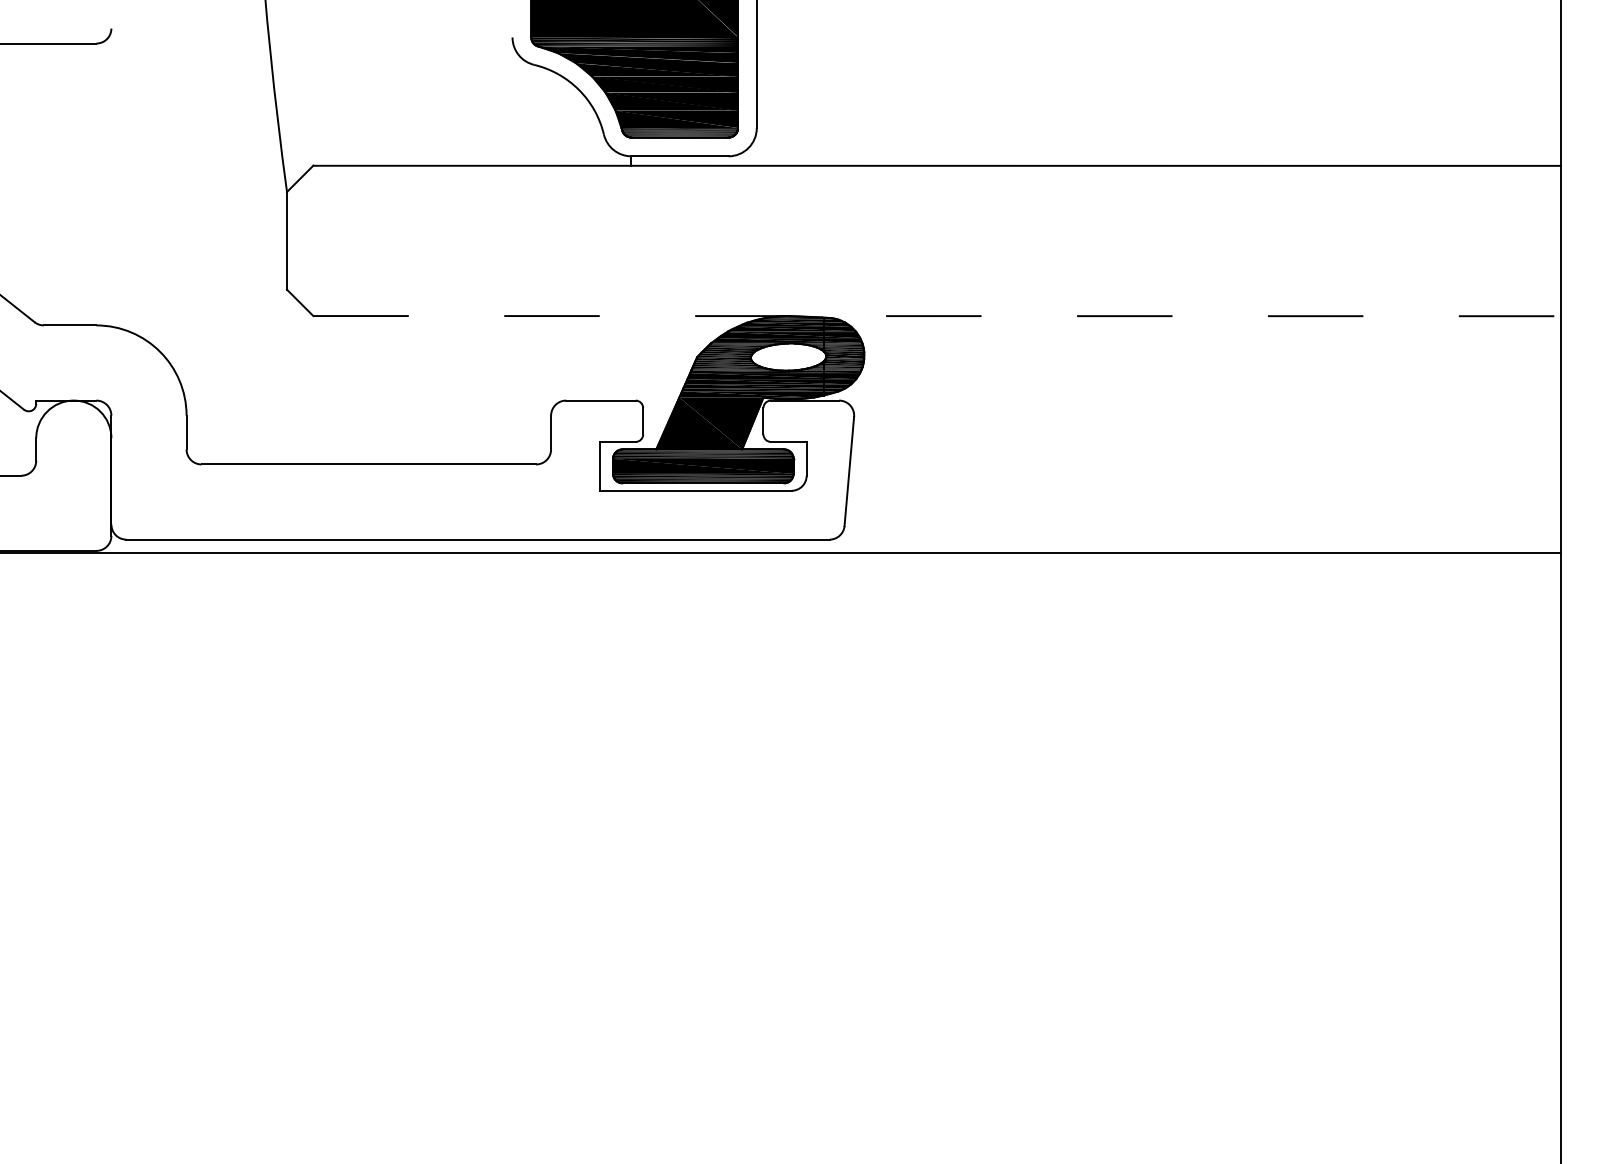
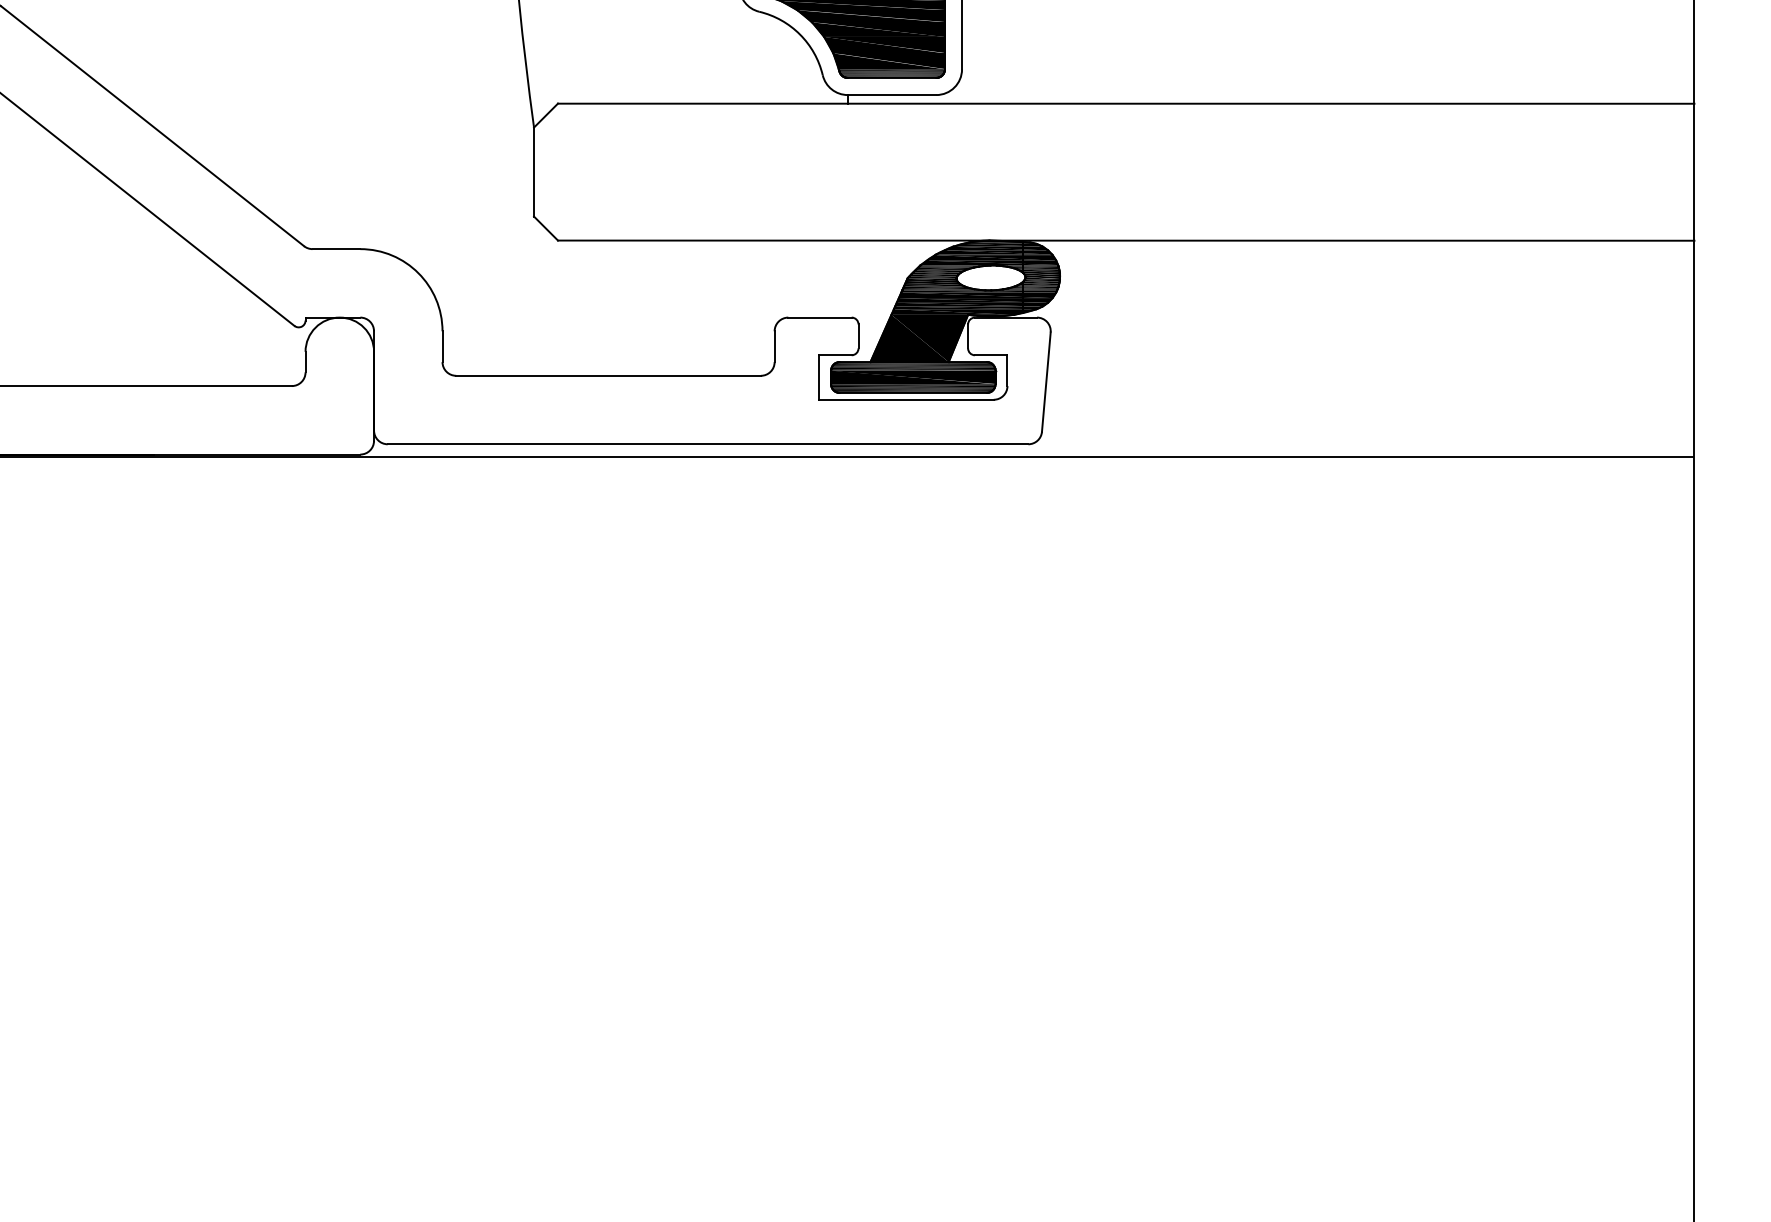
line: (937, 315) -> (1126, 240), dashed -> solid

